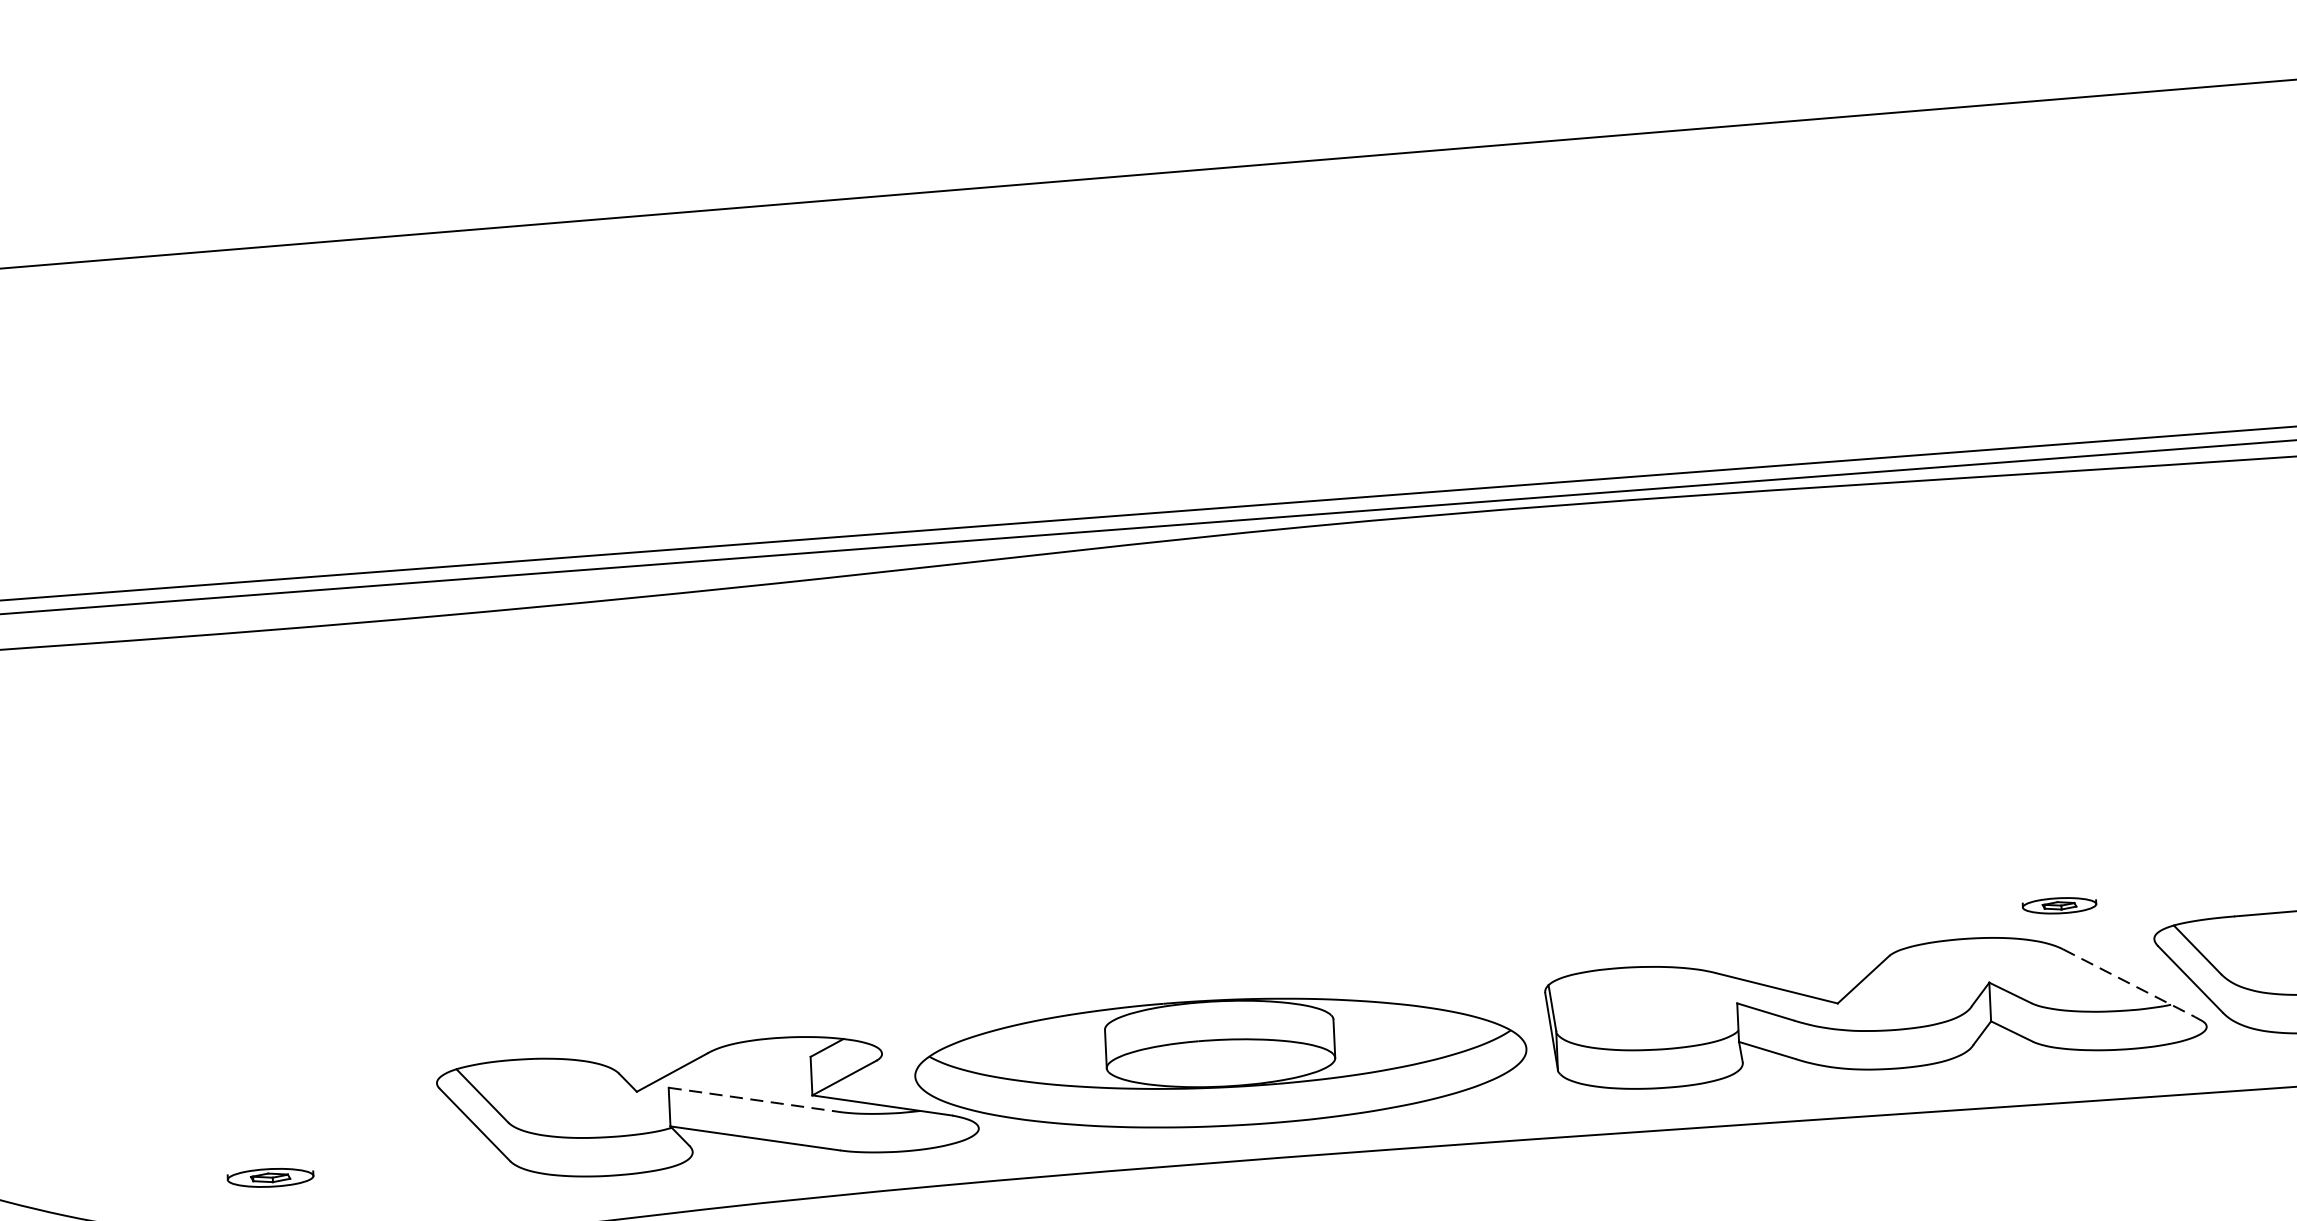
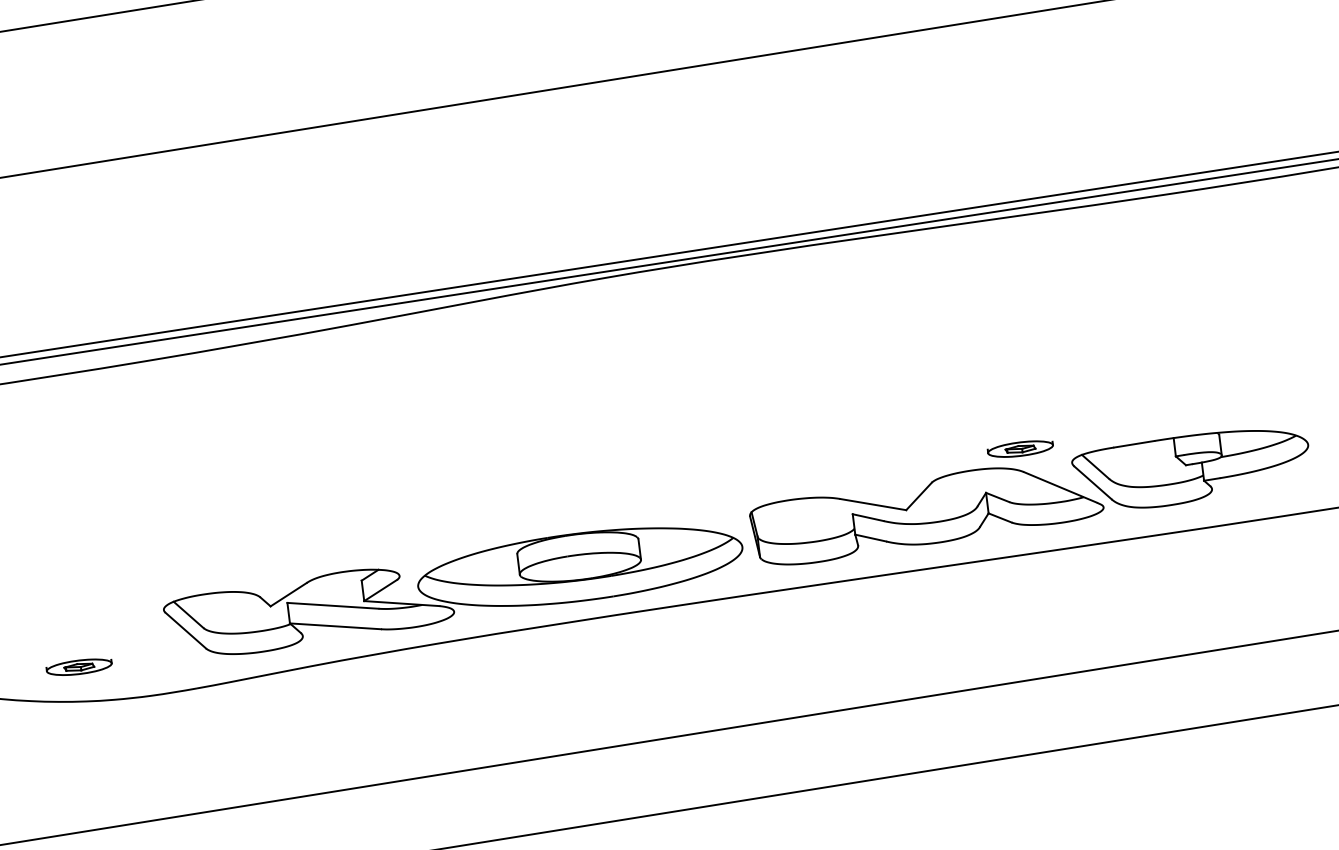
part: (2058, 904) -> (1019, 448), size x1.67
line: (2129, 983) -> (1060, 487), dashed -> solid
line: (754, 1099) -> (333, 605), dashed -> solid
part: (269, 1176) -> (78, 666), size x1.43

